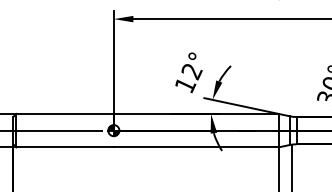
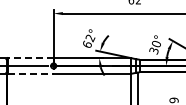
text: (185, 84) -> (87, 44), 12° -> 62°
line: (64, 114) -> (30, 58), solid -> dashed
line: (64, 146) -> (30, 73), solid -> dashed

